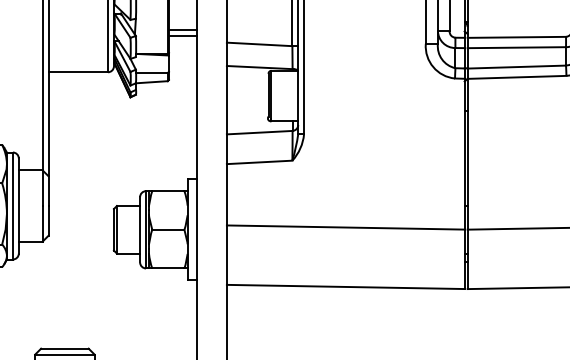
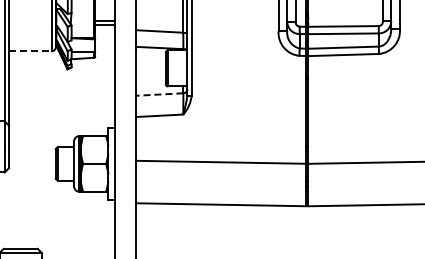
line: (78, 72) -> (30, 51), solid -> dashed
line: (259, 132) -> (159, 94), solid -> dashed

